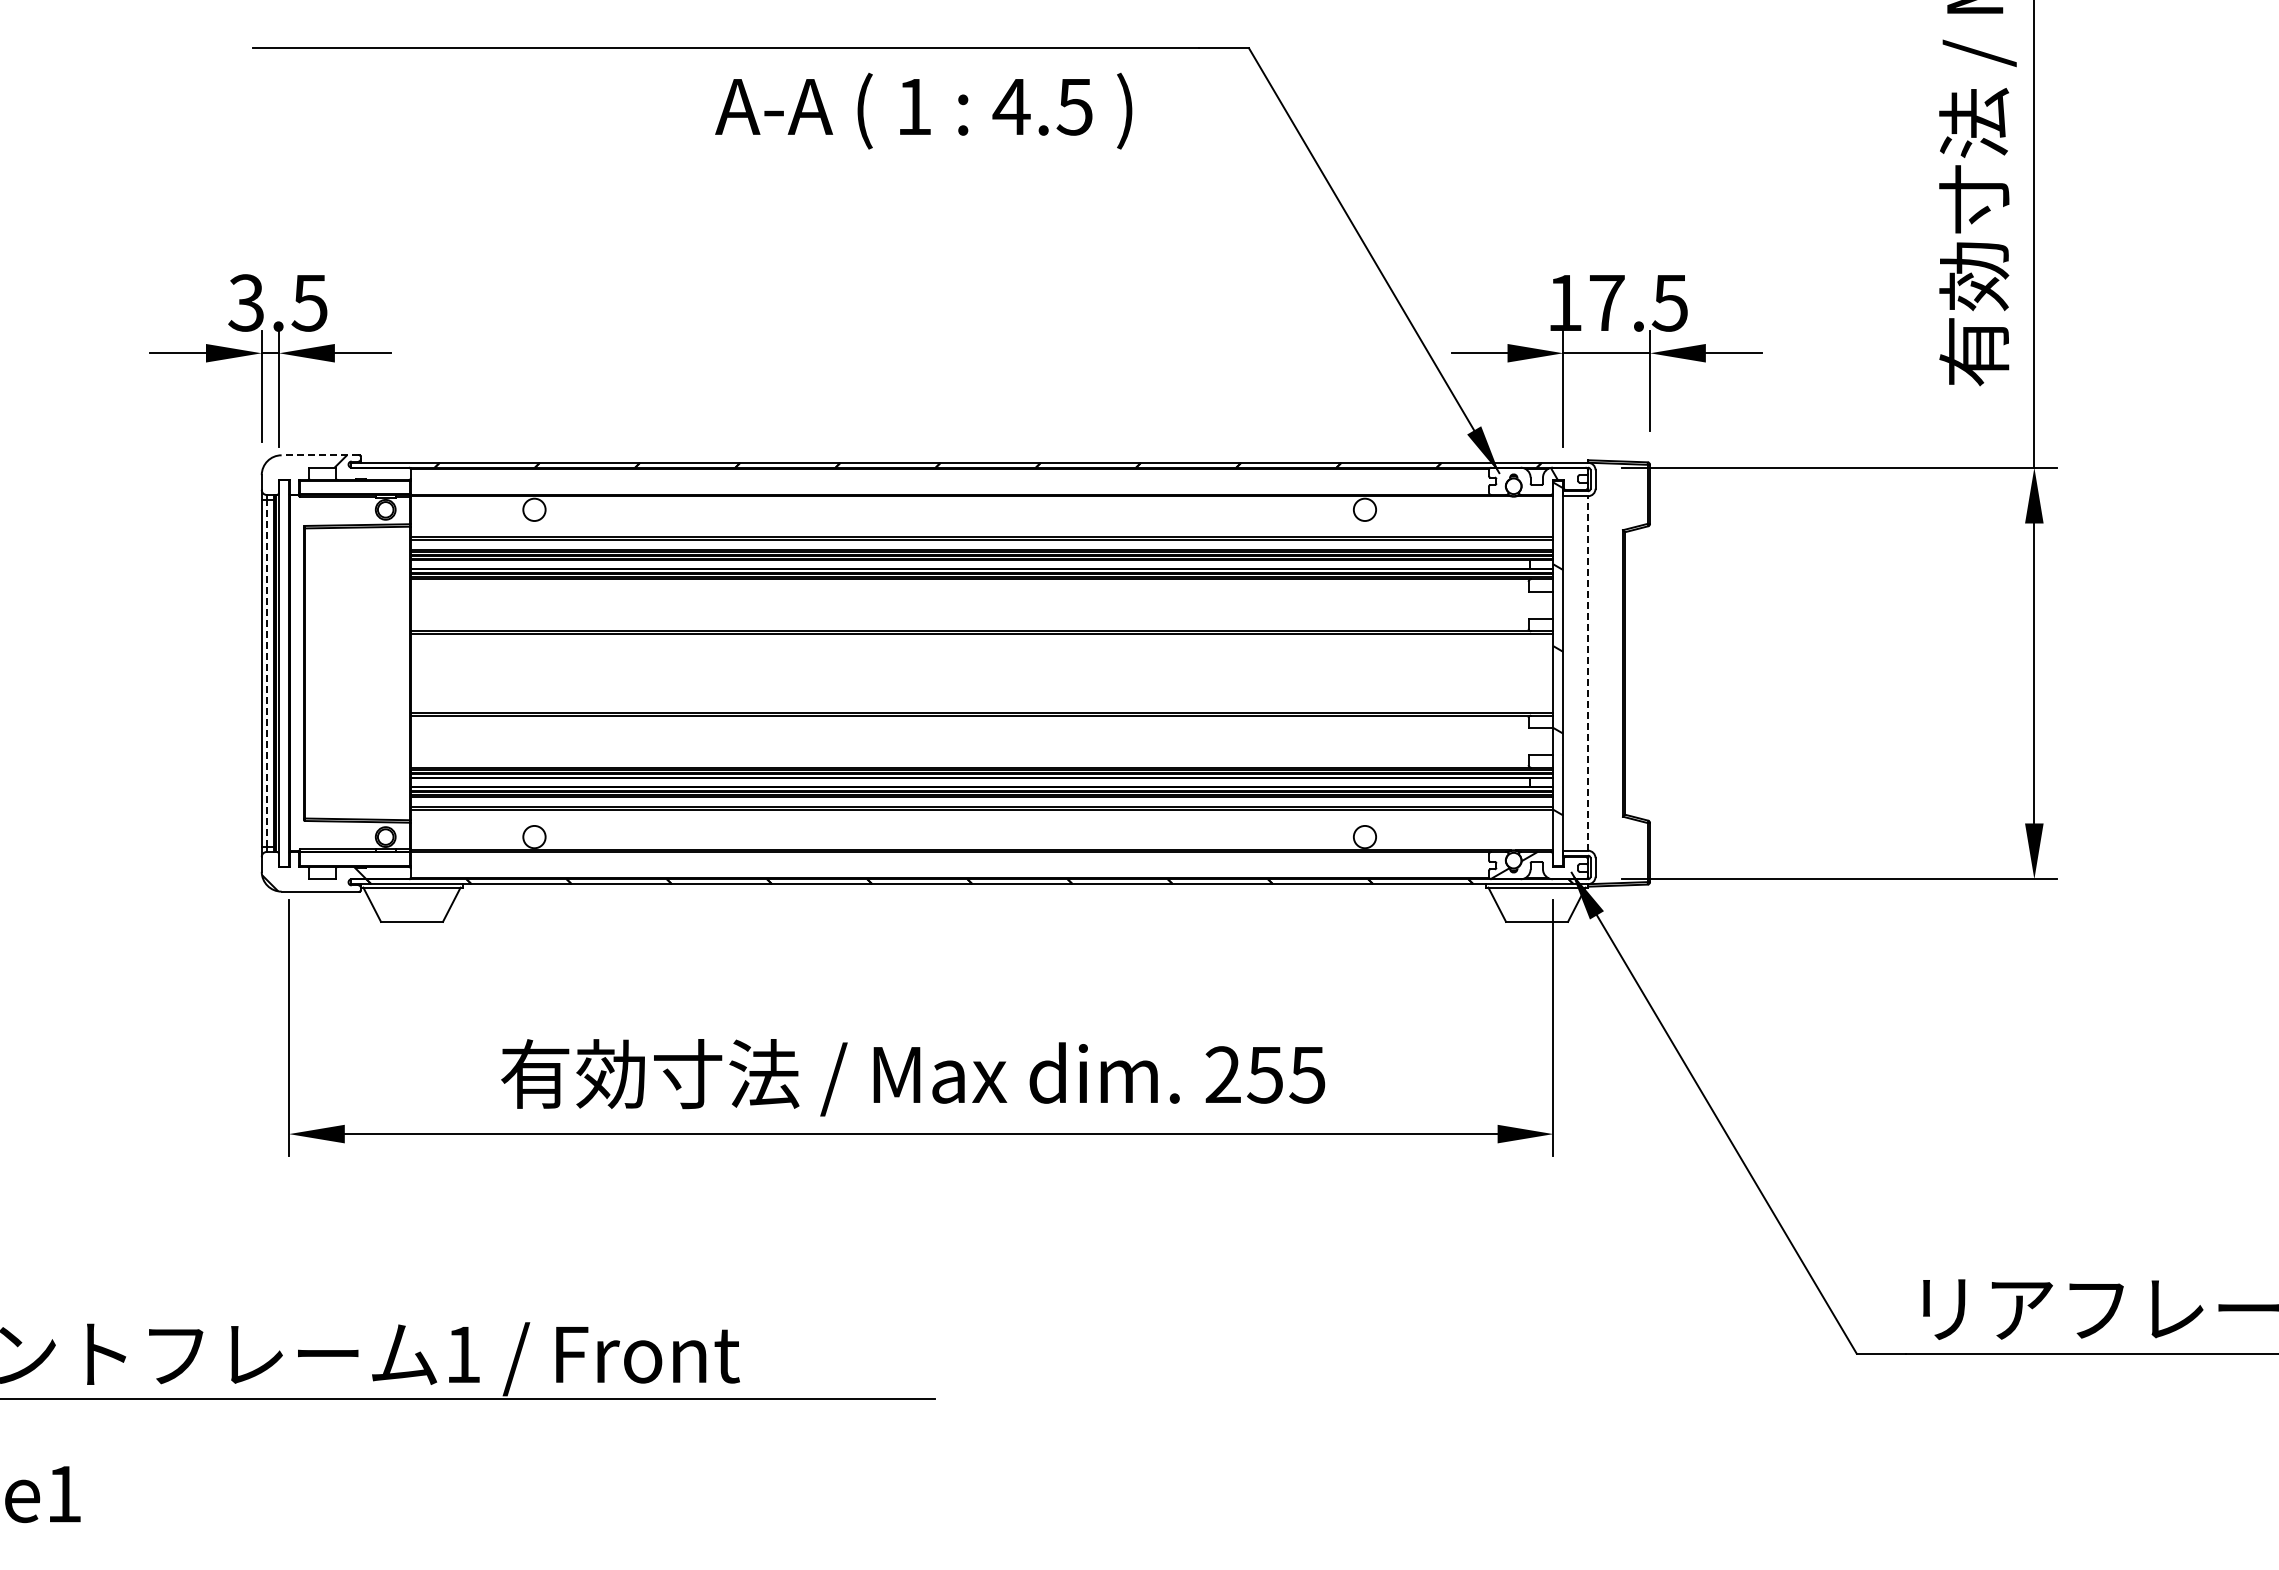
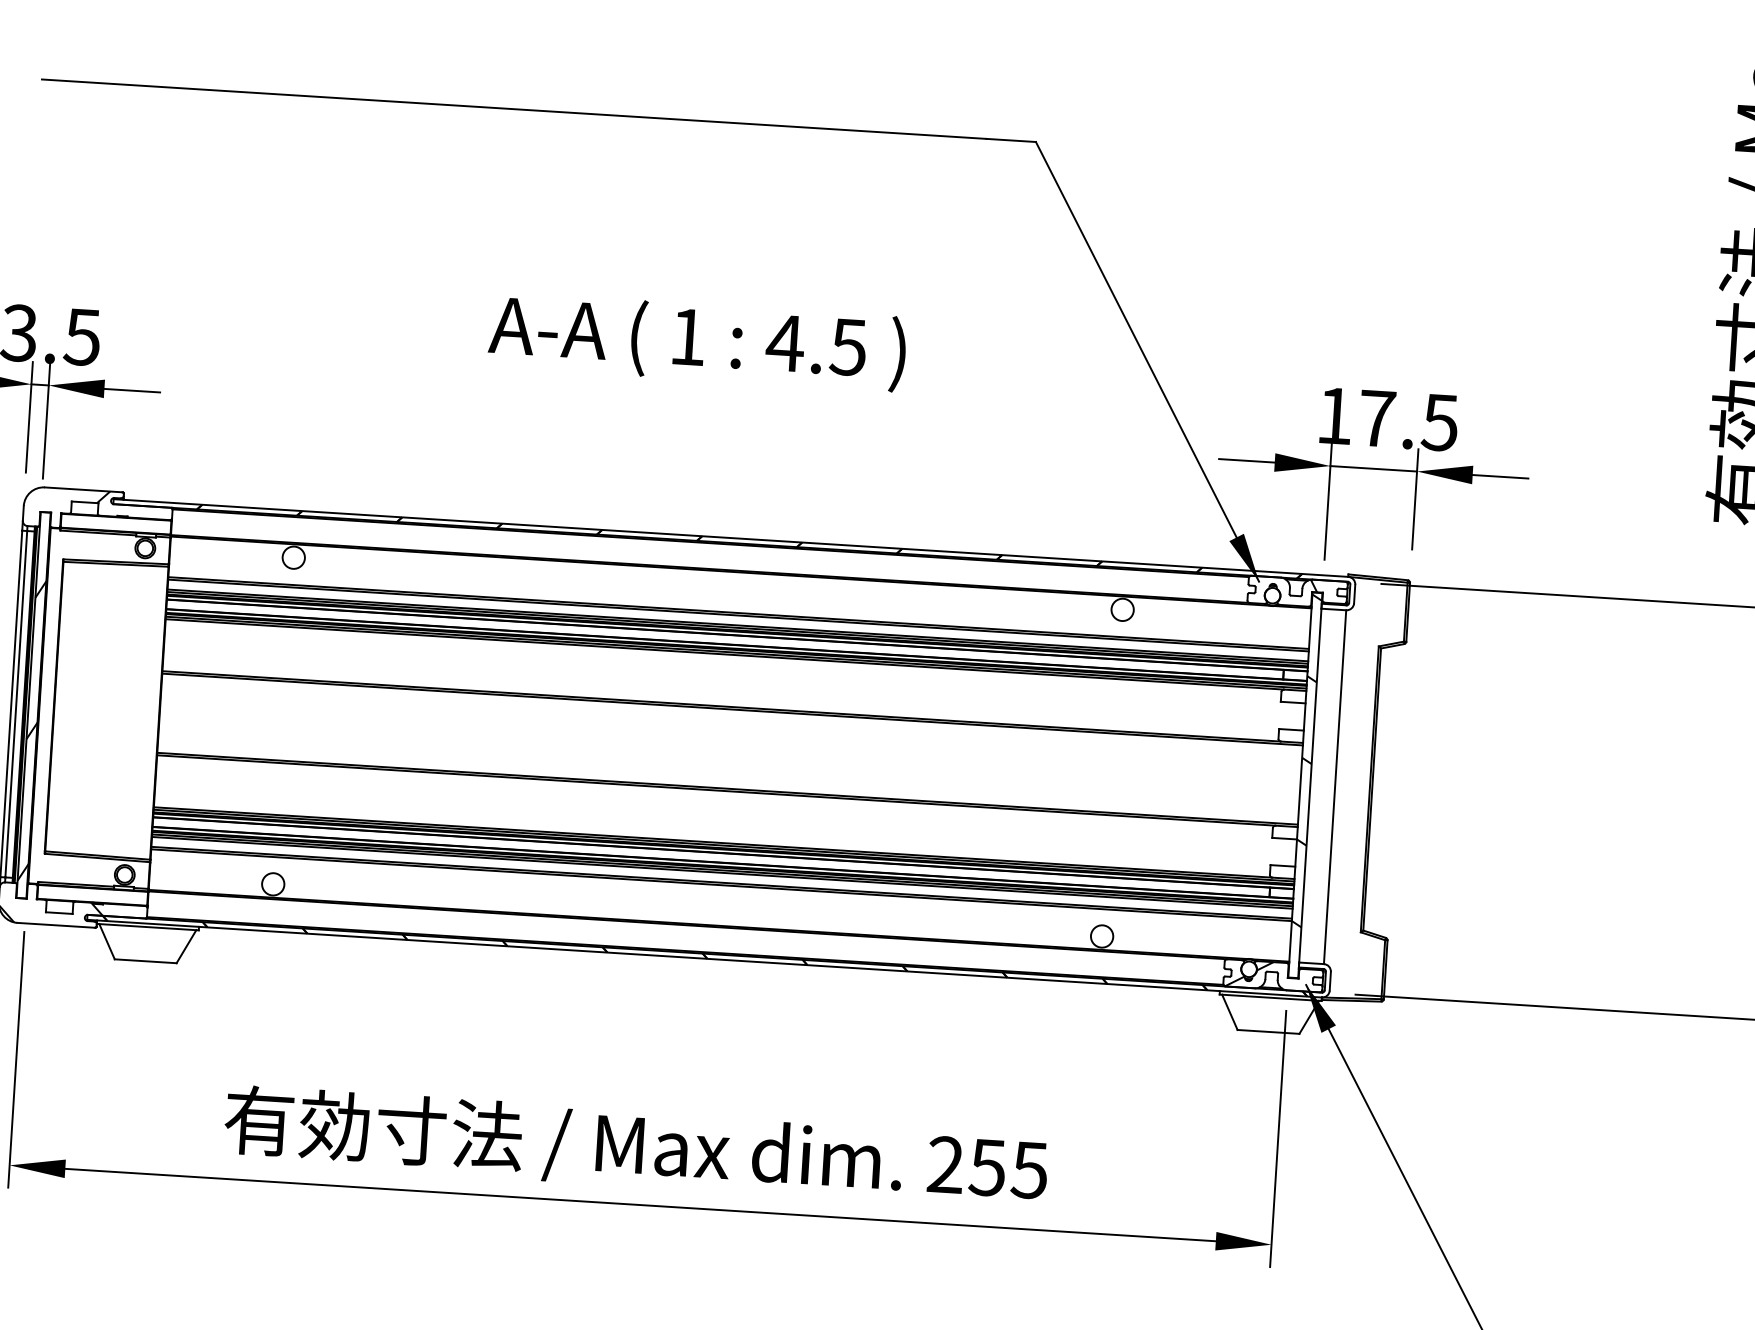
text: (923, 110) -> (697, 341), moved
line: (320, 455) -> (83, 490), dashed -> solid
line: (1588, 672) -> (1335, 786), dashed -> solid
line: (266, 673) -> (16, 704), dashed -> solid
hatch: (284, 698) -> (32, 730), added

